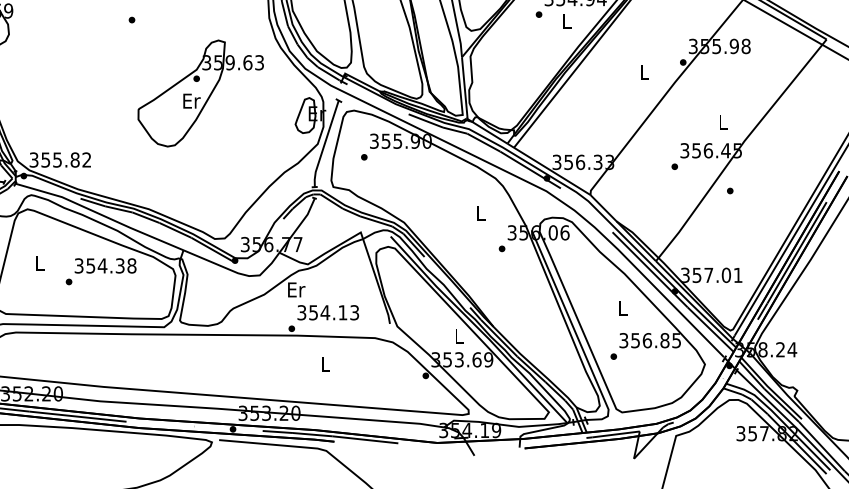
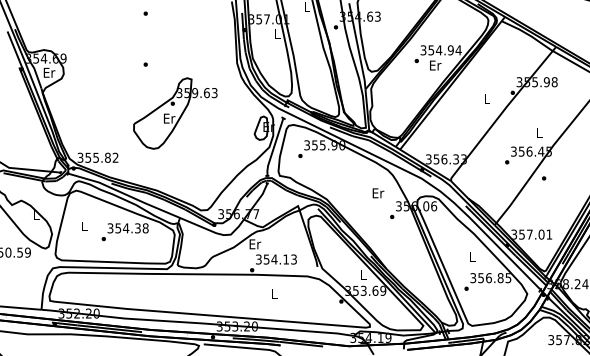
text: (567, 21) -> (435, 65), L -> Er
part: (200, 93) -> (175, 113), moved
text: (481, 213) -> (378, 193), L -> Er

